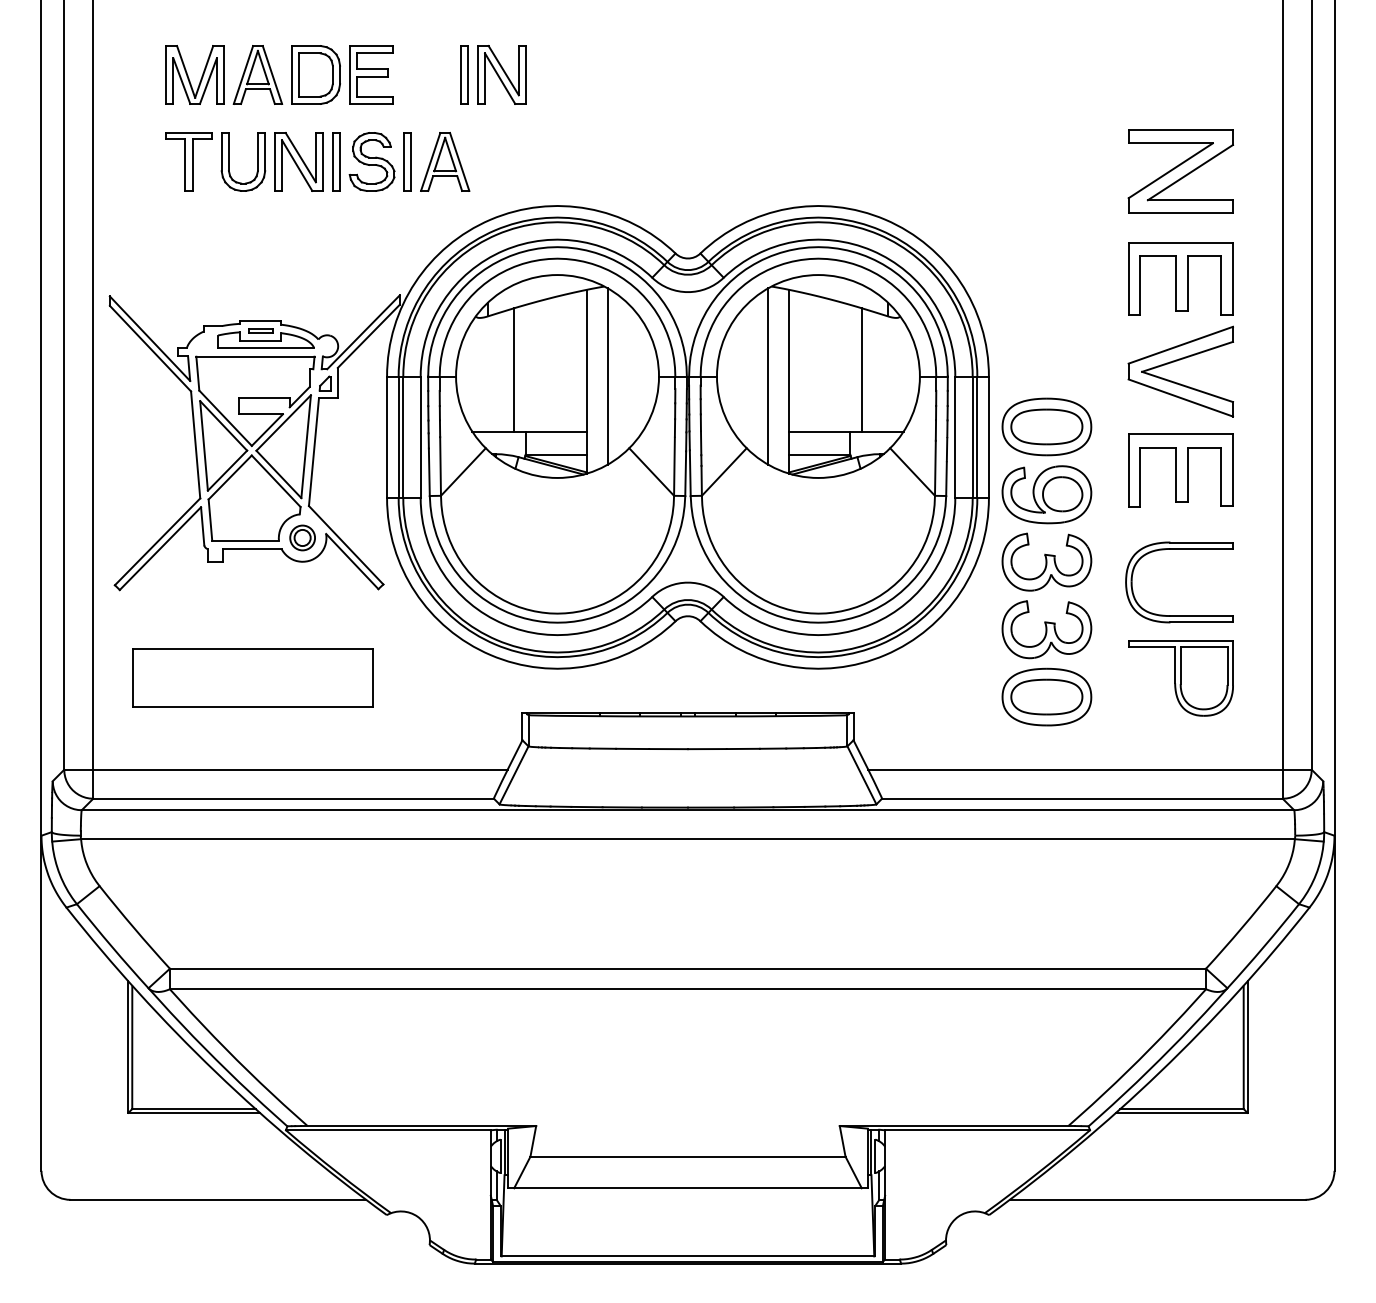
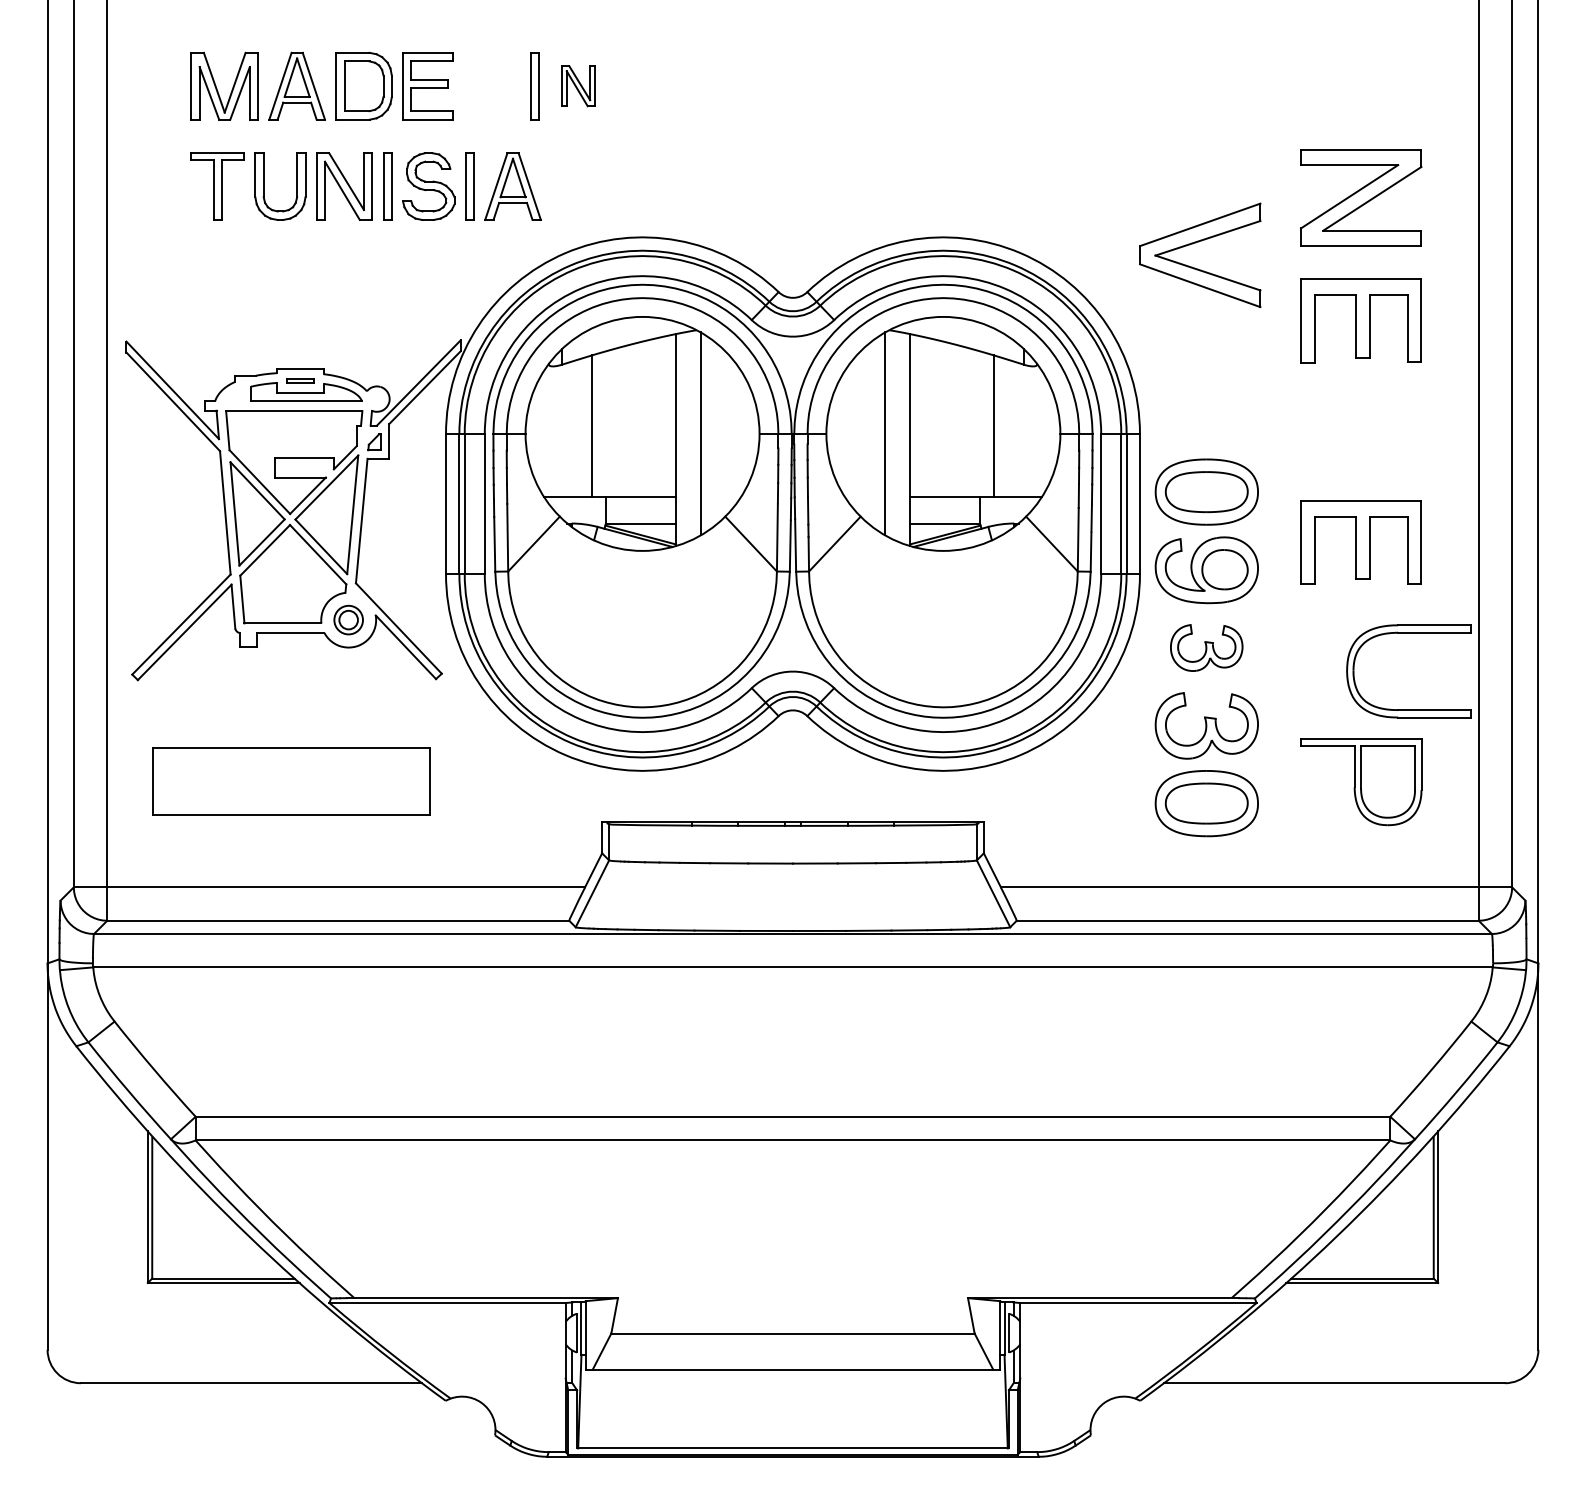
part: (501, 74) -> (578, 85), size x0.6
part: (1176, 361) -> (1195, 243), moved
part: (1179, 549) -> (1408, 633), moved
part: (1046, 561) -> (1206, 647), size x0.7

